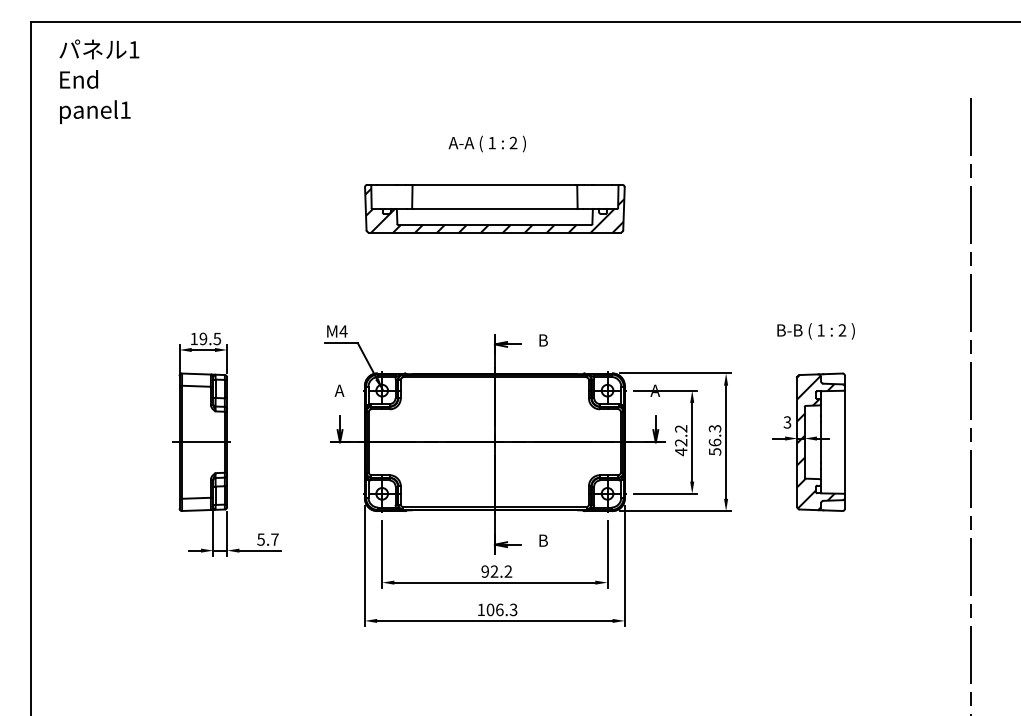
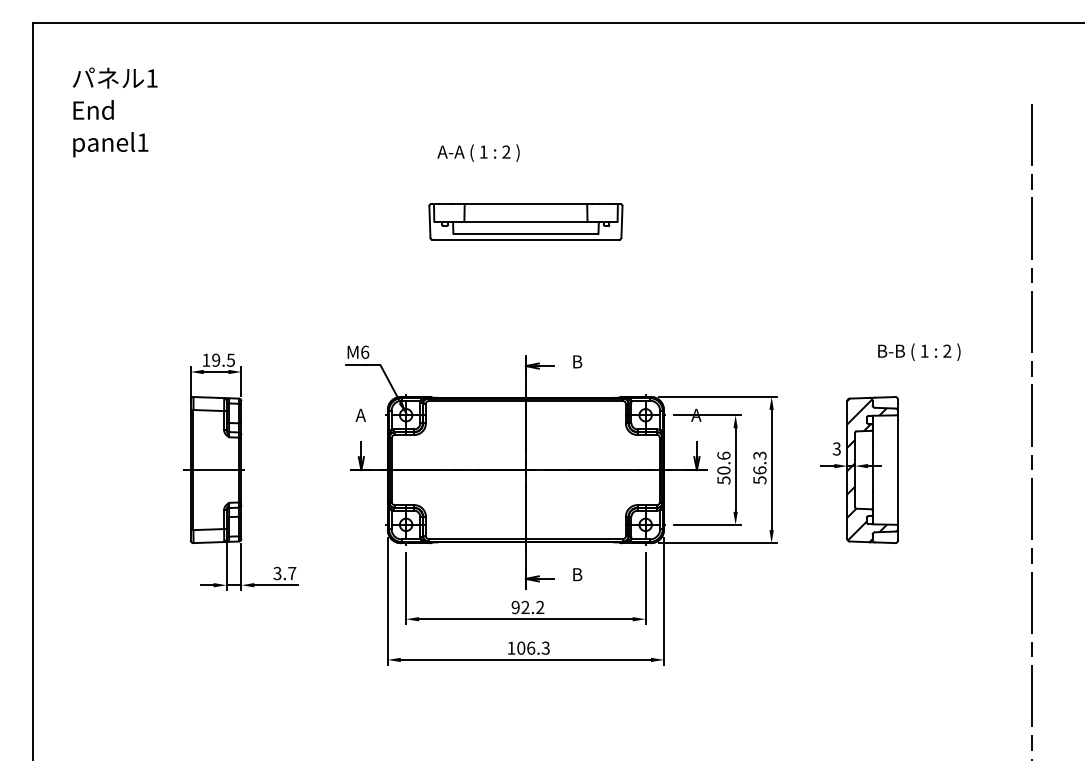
text: (99, 81) -> (115, 112), moved
text: (486, 143) -> (477, 152), moved
part: (494, 208) -> (525, 221), size x0.7
text: (343, 331) -> (365, 352), M4 -> M6
text: (815, 331) -> (918, 352), moved
text: (681, 440) -> (724, 468), 42.2 -> 50.6
text: (260, 538) -> (276, 572), 5.7 -> 3.7

